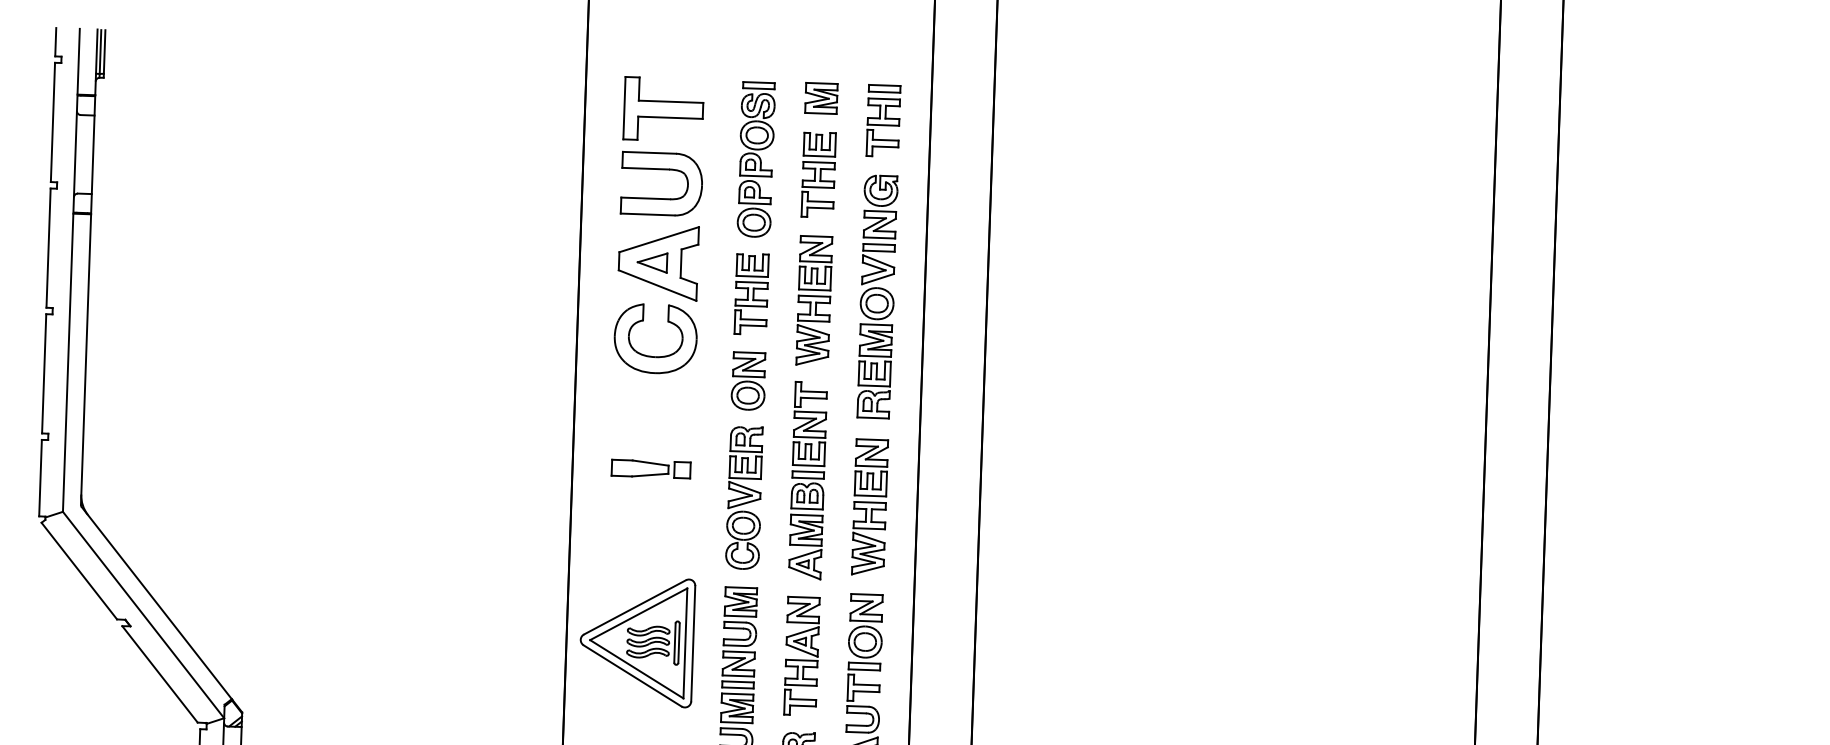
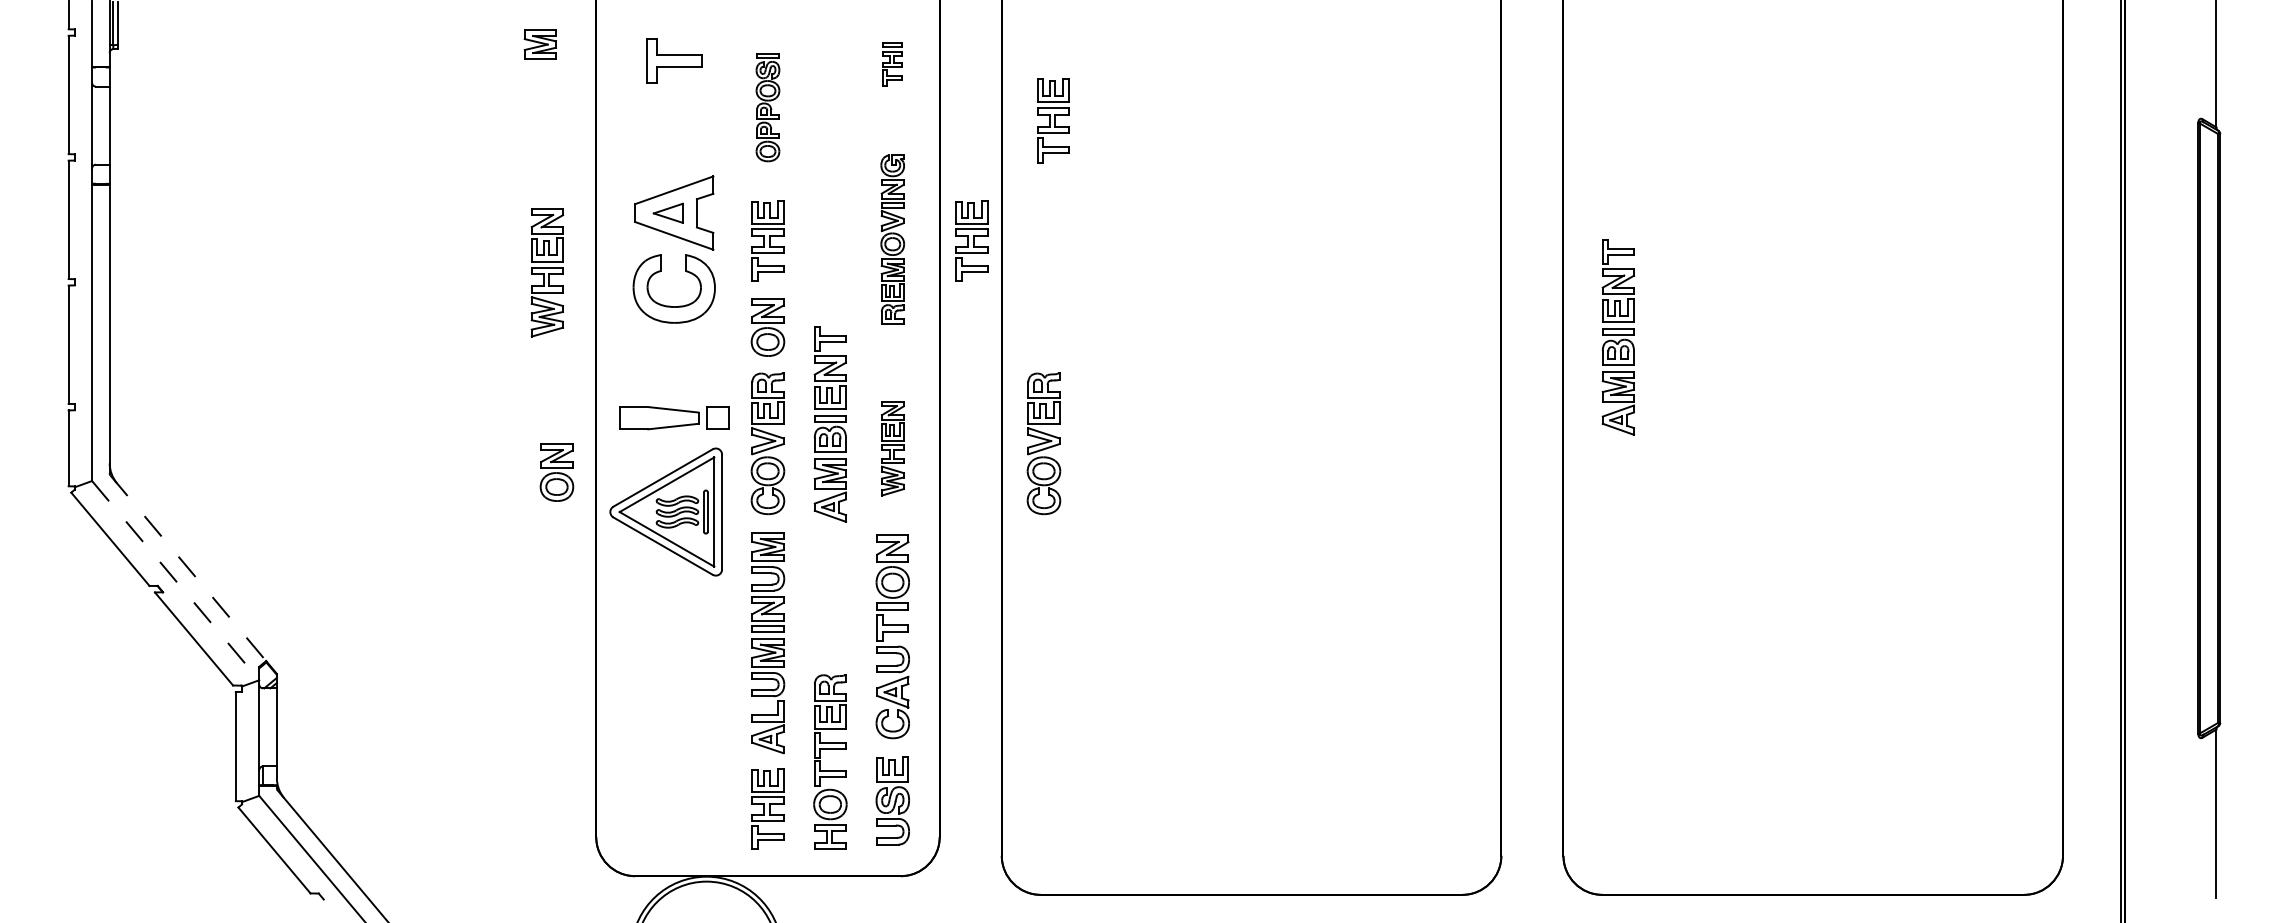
part: (820, 98) -> (539, 44), moved
part: (662, 109) -> (673, 60), size x0.7
part: (883, 120) -> (892, 64), size x0.6
part: (755, 159) -> (767, 107), size x0.7
part: (661, 169) -> (674, 120), removed
part: (818, 174) -> (1053, 120), moved
part: (877, 296) -> (892, 239), size x0.7
part: (814, 300) -> (547, 272), moved
part: (956, 300) -> (971, 240), added
part: (1603, 420) -> (1617, 337), added
part: (650, 469) -> (673, 418), size x1.4
part: (869, 507) -> (892, 448), size x0.7
part: (1021, 507) -> (1043, 443), added
part: (530, 519) -> (556, 472), added
line: (156, 603) -> (188, 568), solid -> dashed
line: (143, 615) -> (175, 581), solid -> dashed
part: (636, 641) -> (665, 511), moved
part: (801, 655) -> (829, 598), removed

